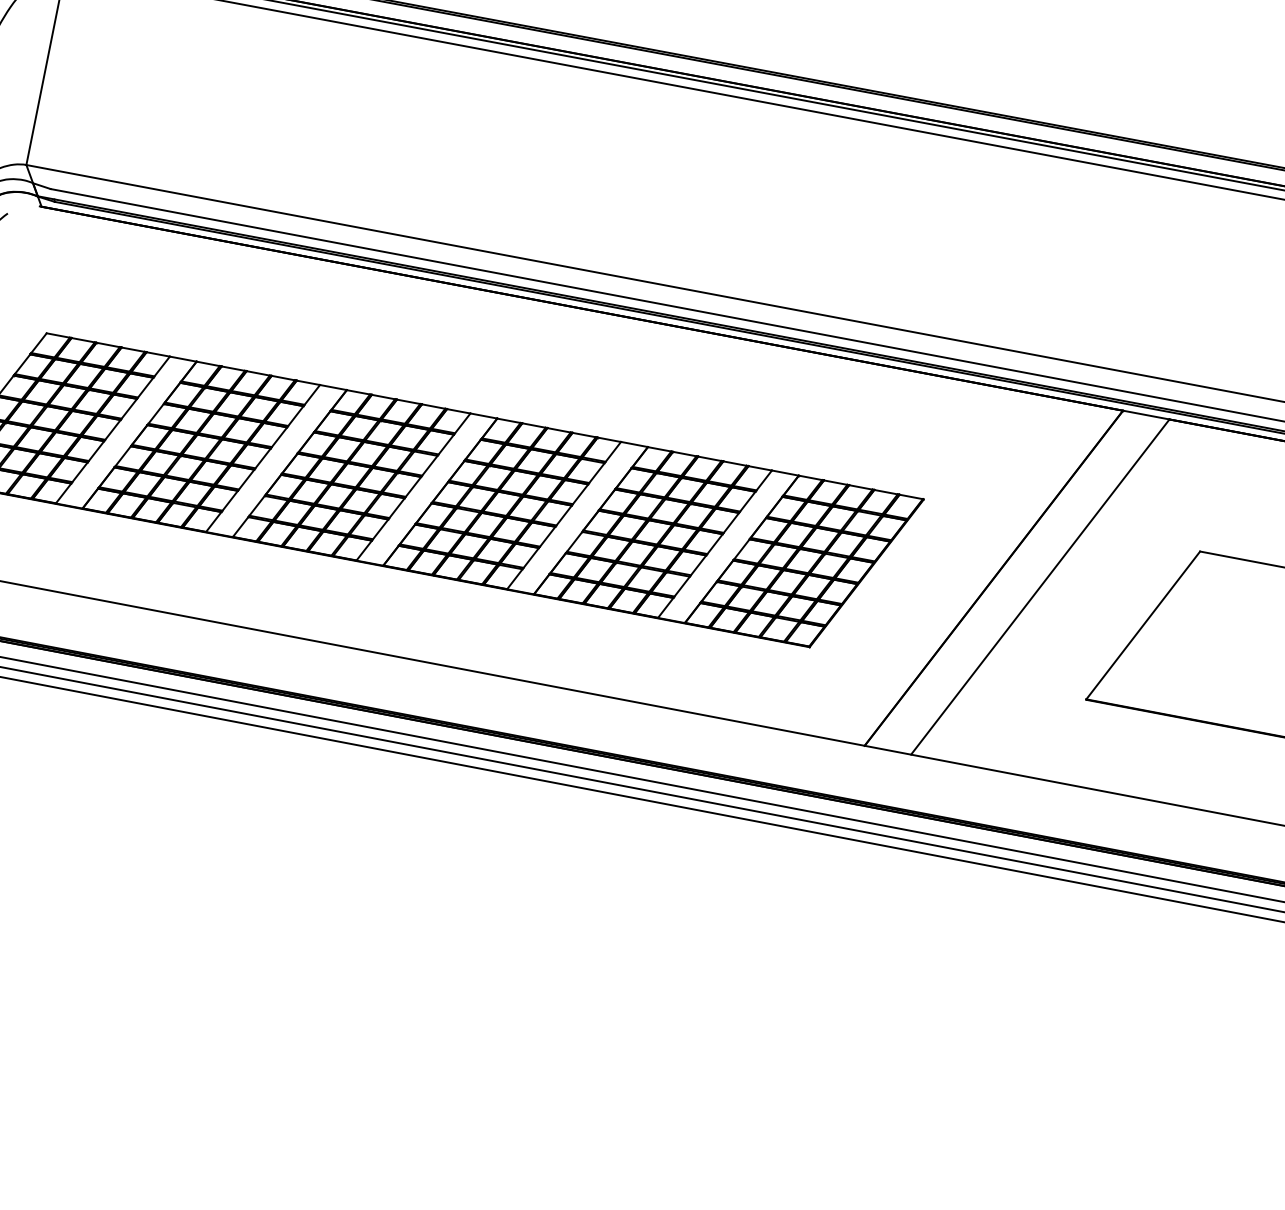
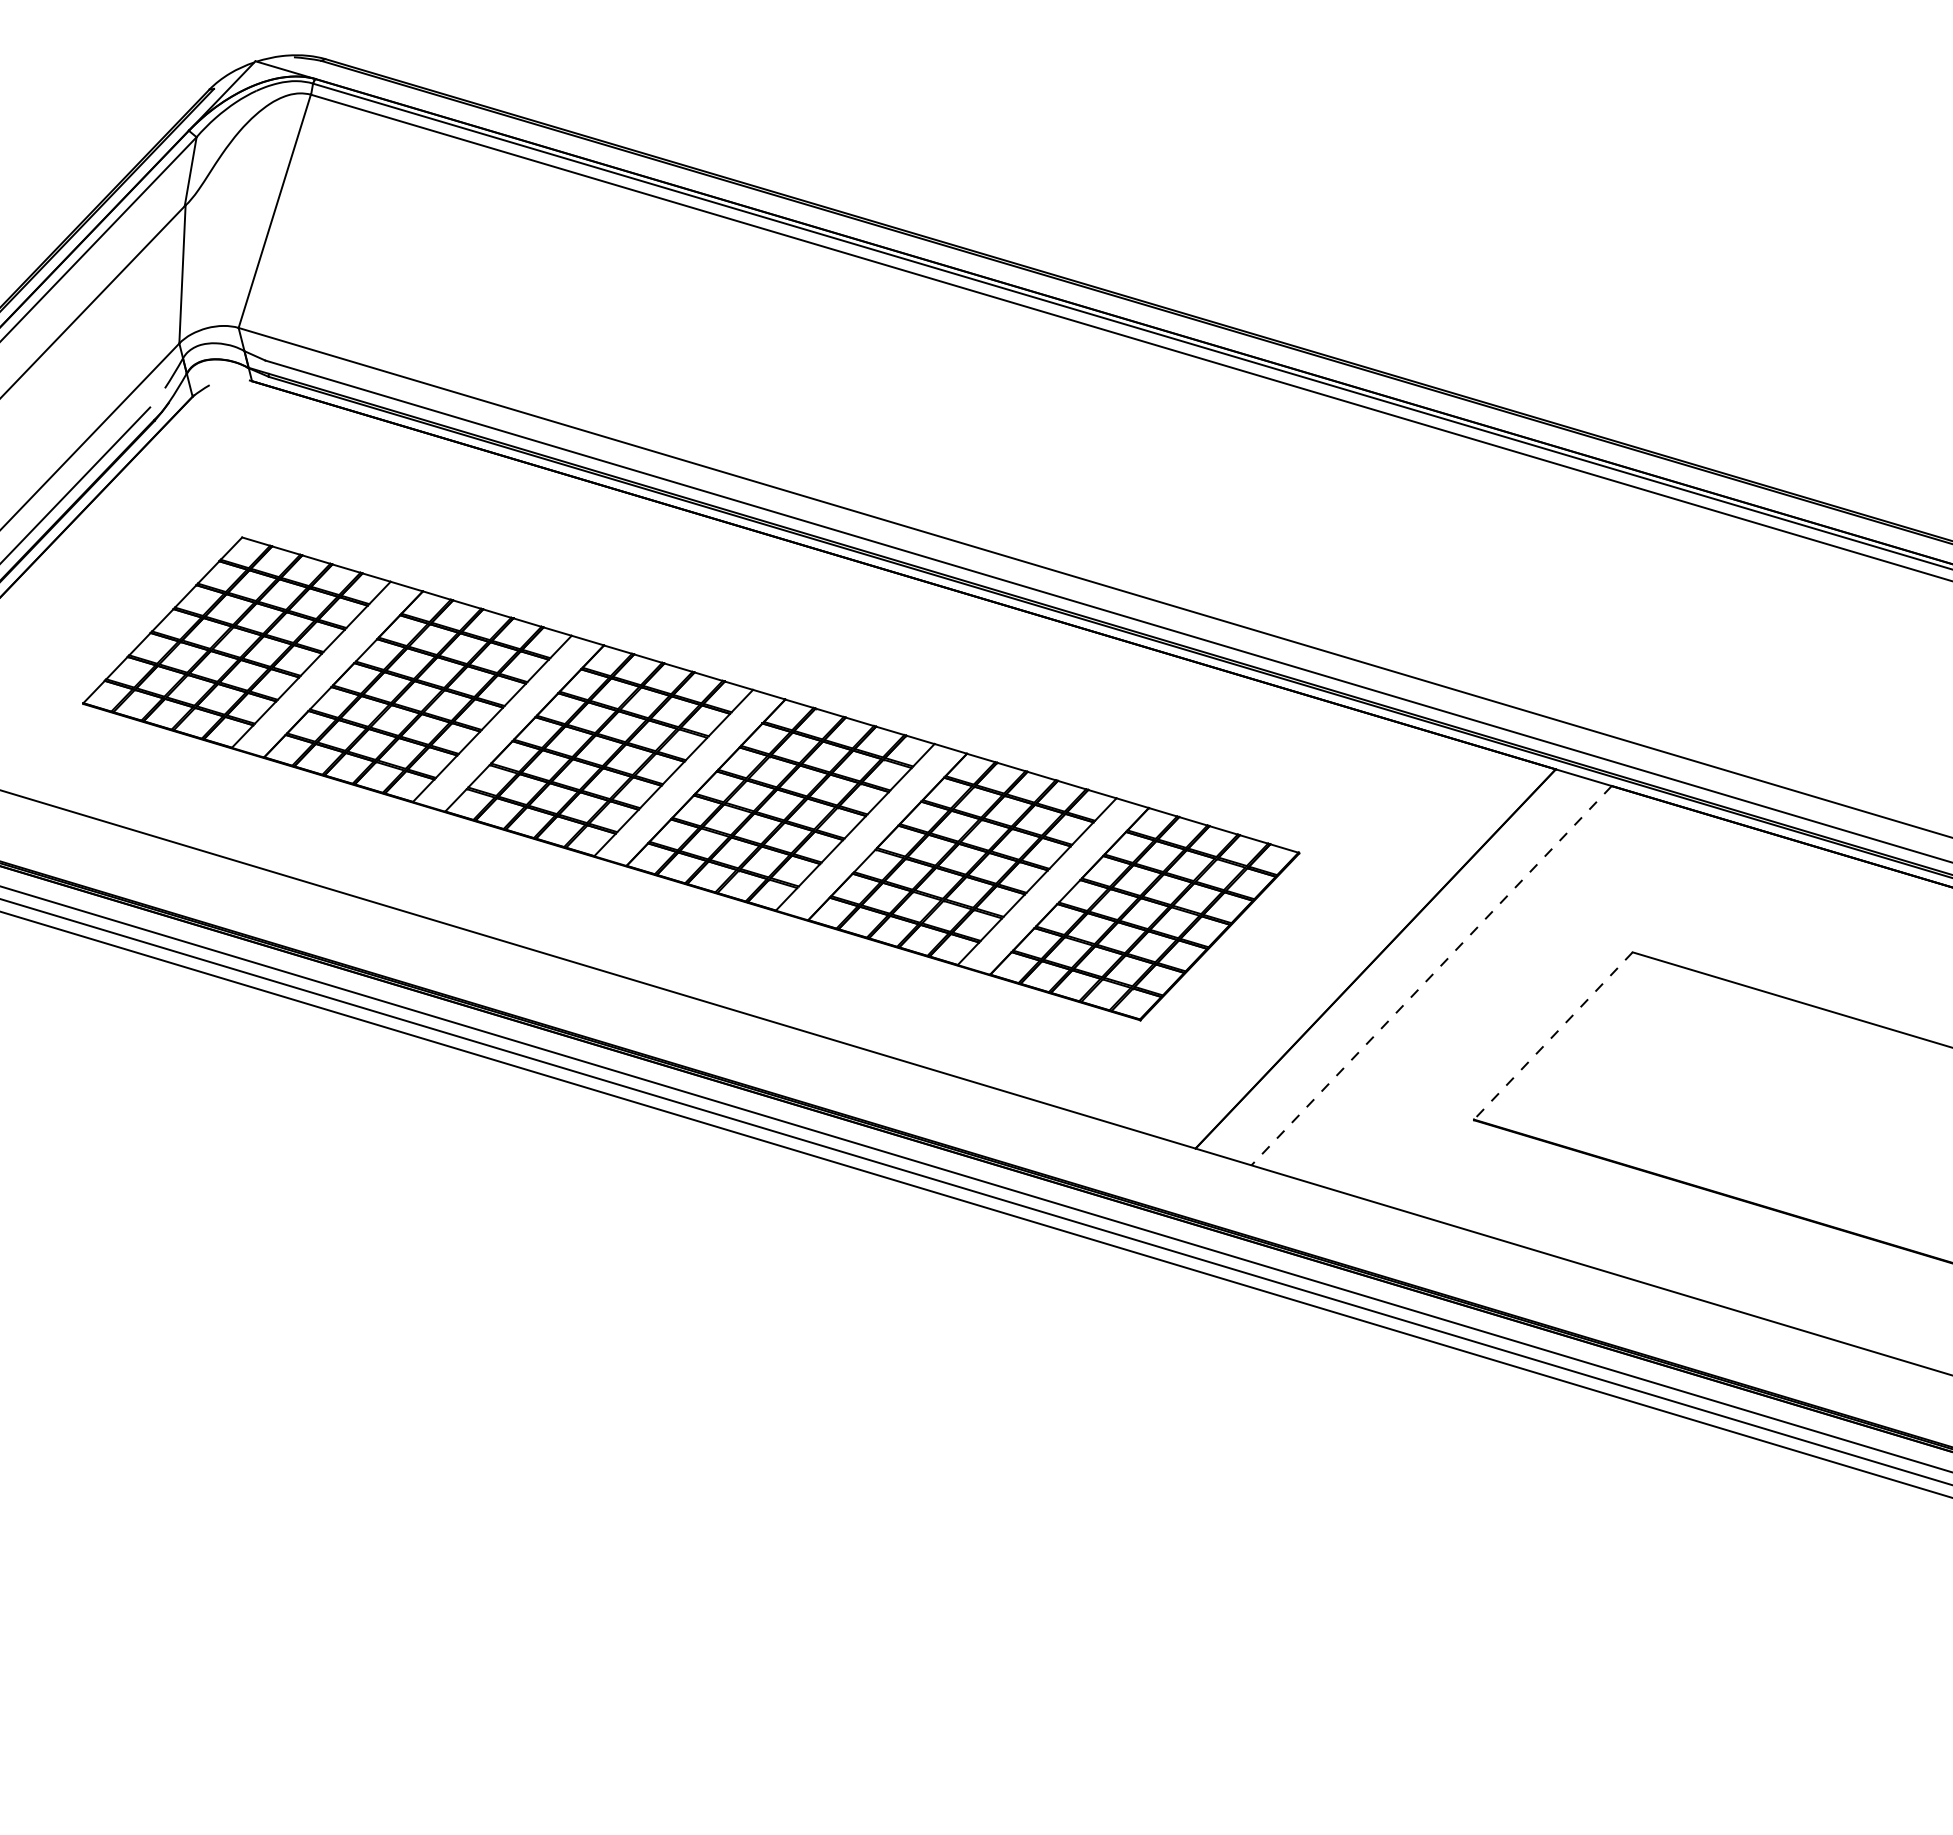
line: (1040, 586) -> (1431, 975), solid -> dashed
line: (1143, 625) -> (1553, 1036), solid -> dashed

